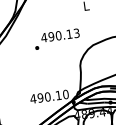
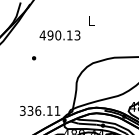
text: (59, 35) -> (59, 35), moved
text: (48, 96) -> (39, 110), 490.10 -> 336.11

